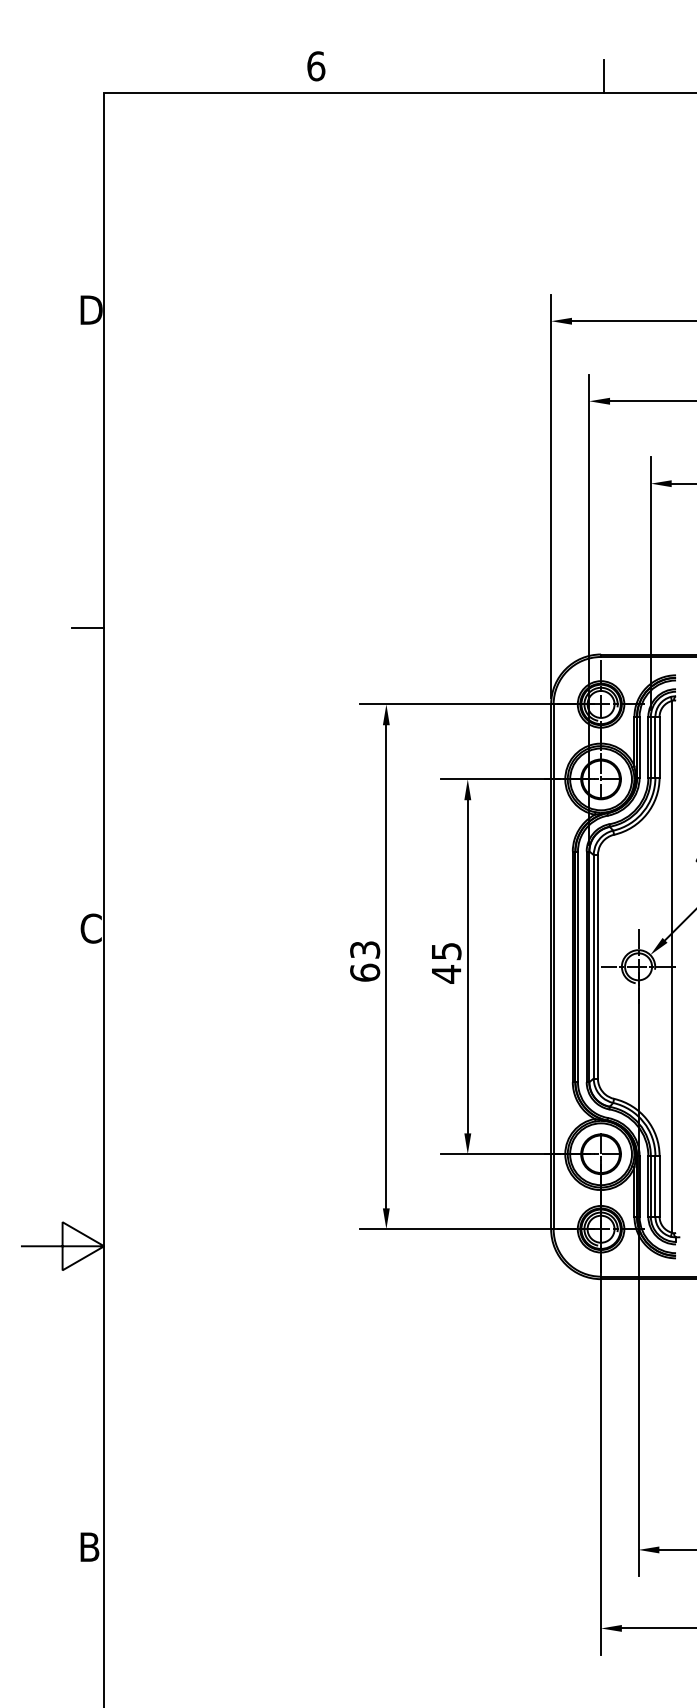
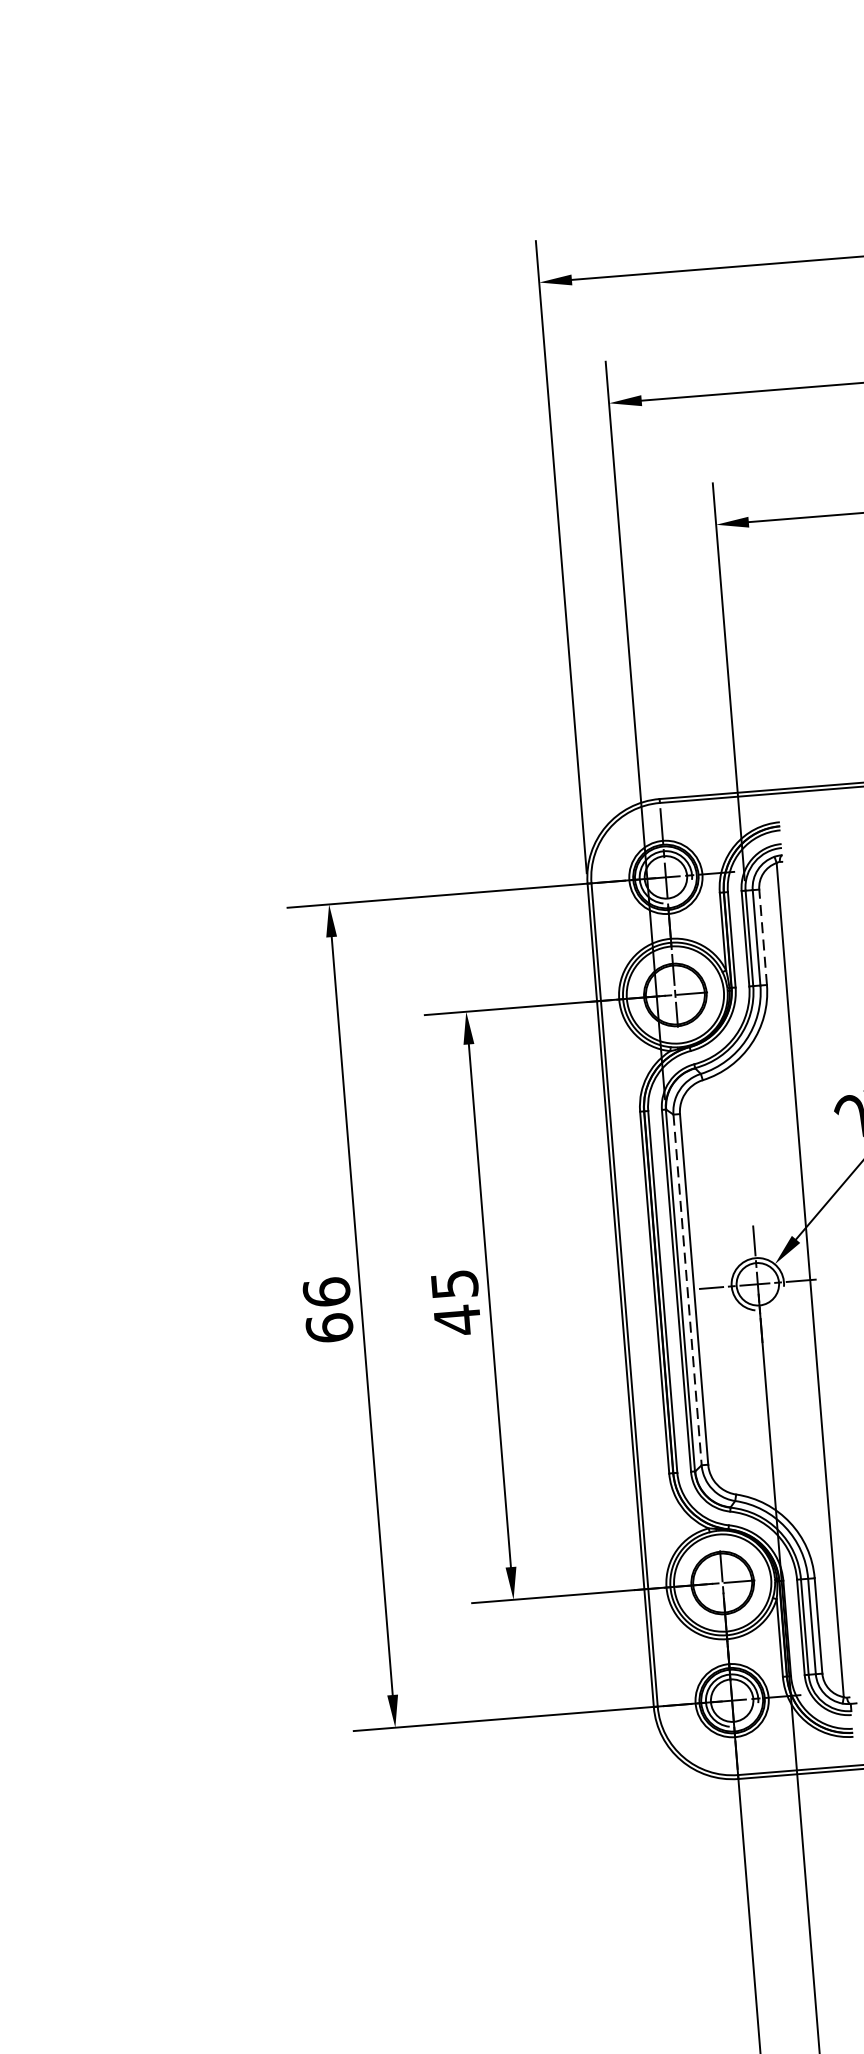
line: (659, 746) -> (762, 935), solid -> dashed
text: (365, 949) -> (327, 1291), 63 -> 66
line: (593, 966) -> (687, 1289), solid -> dashed

